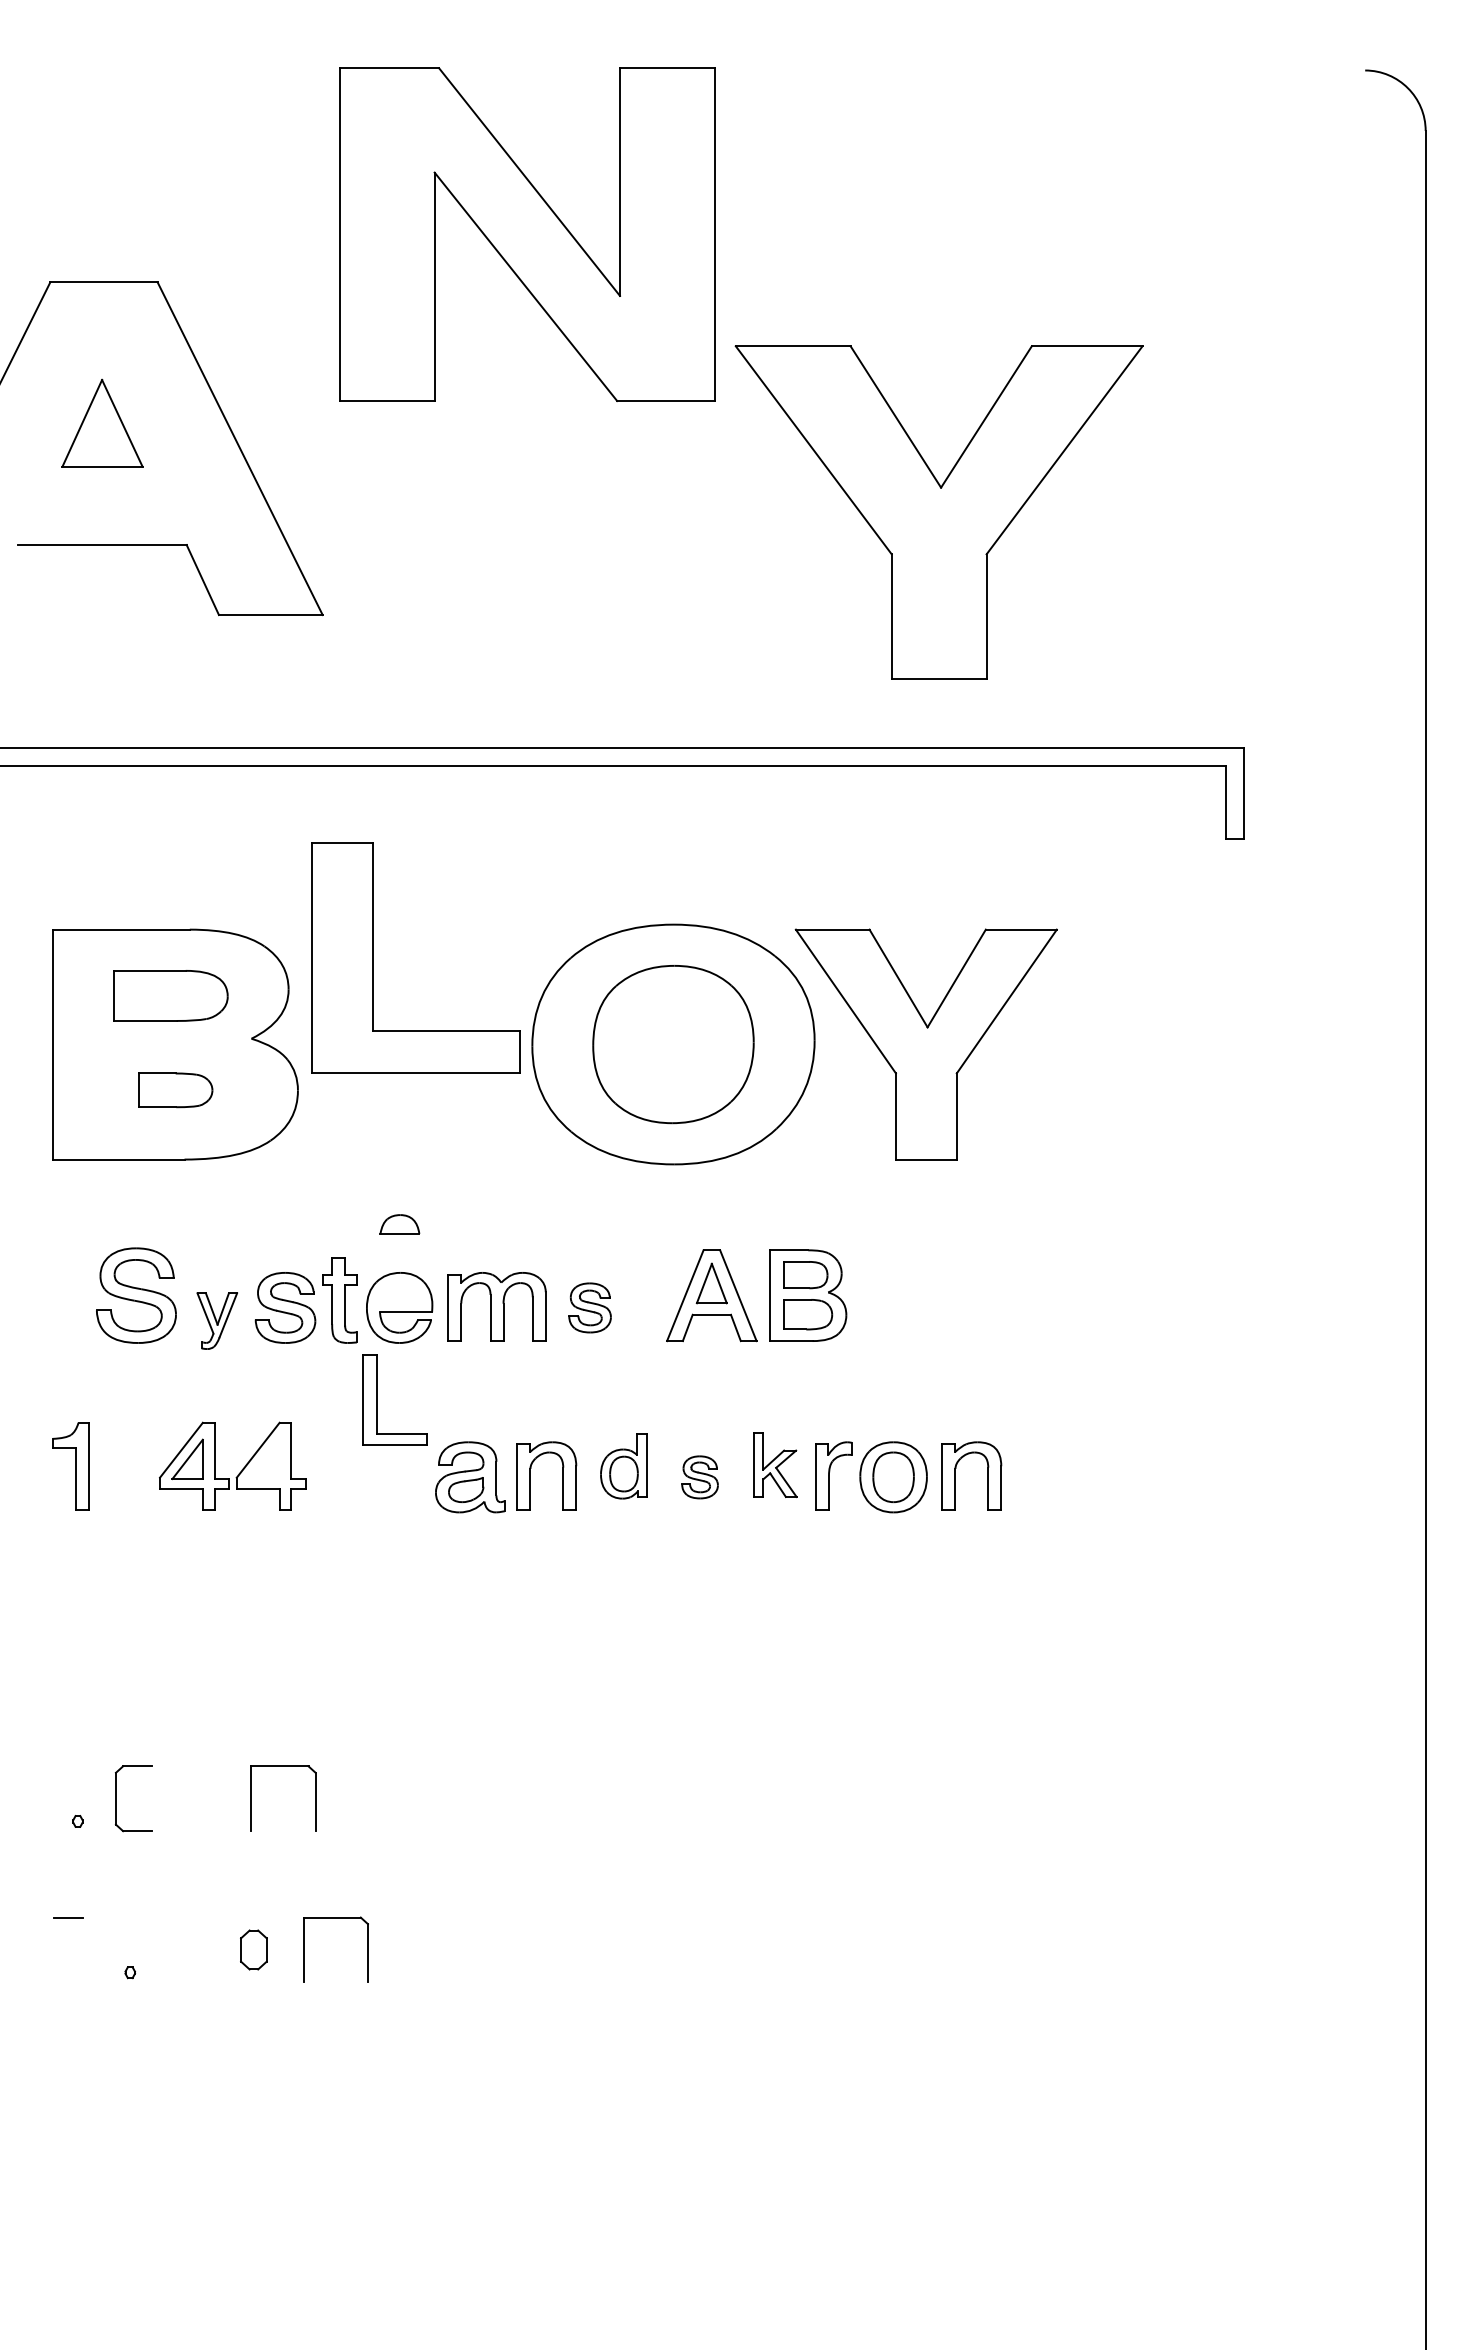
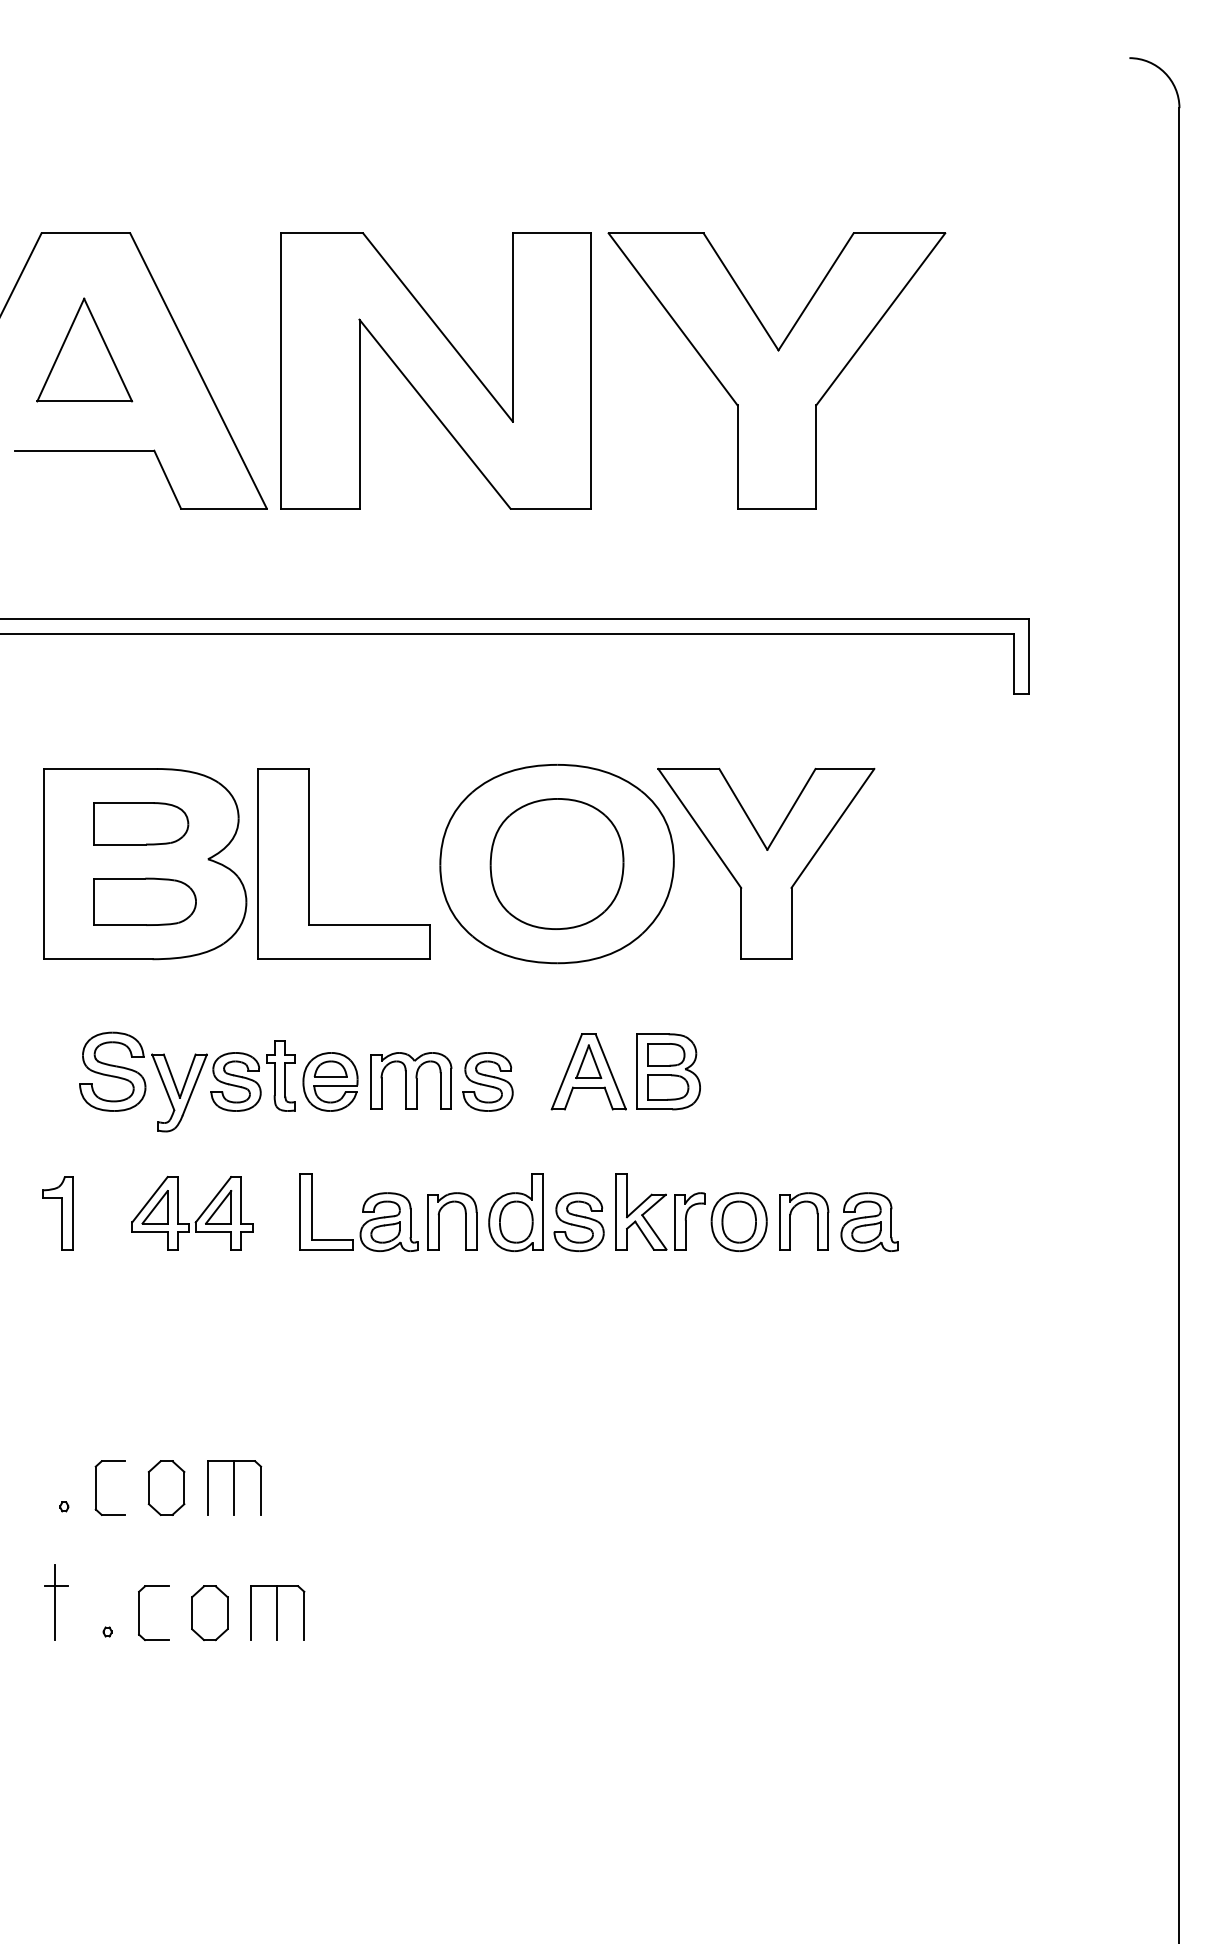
part: (527, 234) -> (436, 370), moved
part: (102, 423) -> (84, 350), size x1.43
part: (938, 512) -> (776, 370), moved
part: (373, 957) -> (308, 864), moved
part: (175, 1090) -> (145, 902), size x1.67
part: (399, 1224) -> (330, 1069), moved
part: (589, 1307) -> (487, 1081), size x1.43
part: (217, 1320) -> (179, 1092), size x1.67
part: (377, 1399) -> (312, 1211), moved
part: (264, 1459) -> (218, 1207), added
part: (775, 1465) -> (641, 1212), size x1.43
part: (623, 1466) -> (515, 1213), size x1.43
part: (699, 1477) -> (578, 1222), size x1.67
part: (1051, 1477) -> (869, 1222), added
part: (201, 1798) -> (166, 1487), added
line: (282, 1798) -> (233, 1487), added
line: (66, 1936) -> (54, 1602), added
part: (168, 1949) -> (139, 1612), added
part: (253, 1949) -> (209, 1612), size x1.67
line: (334, 1949) -> (276, 1612), added

